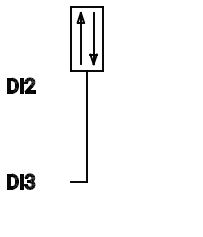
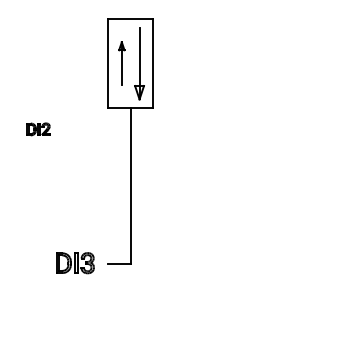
part: (80, 38) -> (121, 63), size x0.6
part: (21, 85) -> (38, 129), size x0.6
part: (21, 181) -> (75, 263), moved

